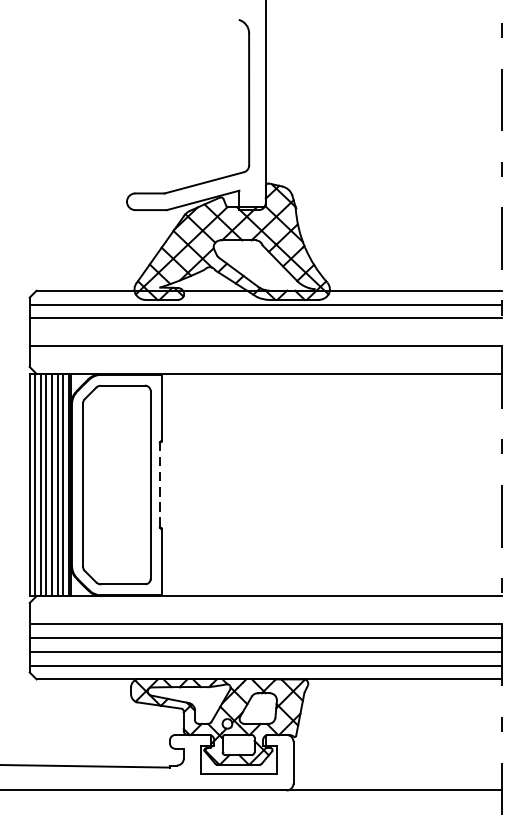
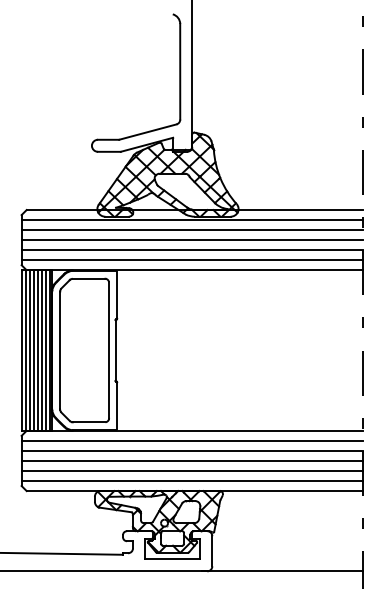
line: (264, 332) -> (191, 240), added
line: (264, 360) -> (191, 260), added
line: (159, 484) -> (115, 350), dashed -> solid
line: (264, 609) -> (191, 440), added

